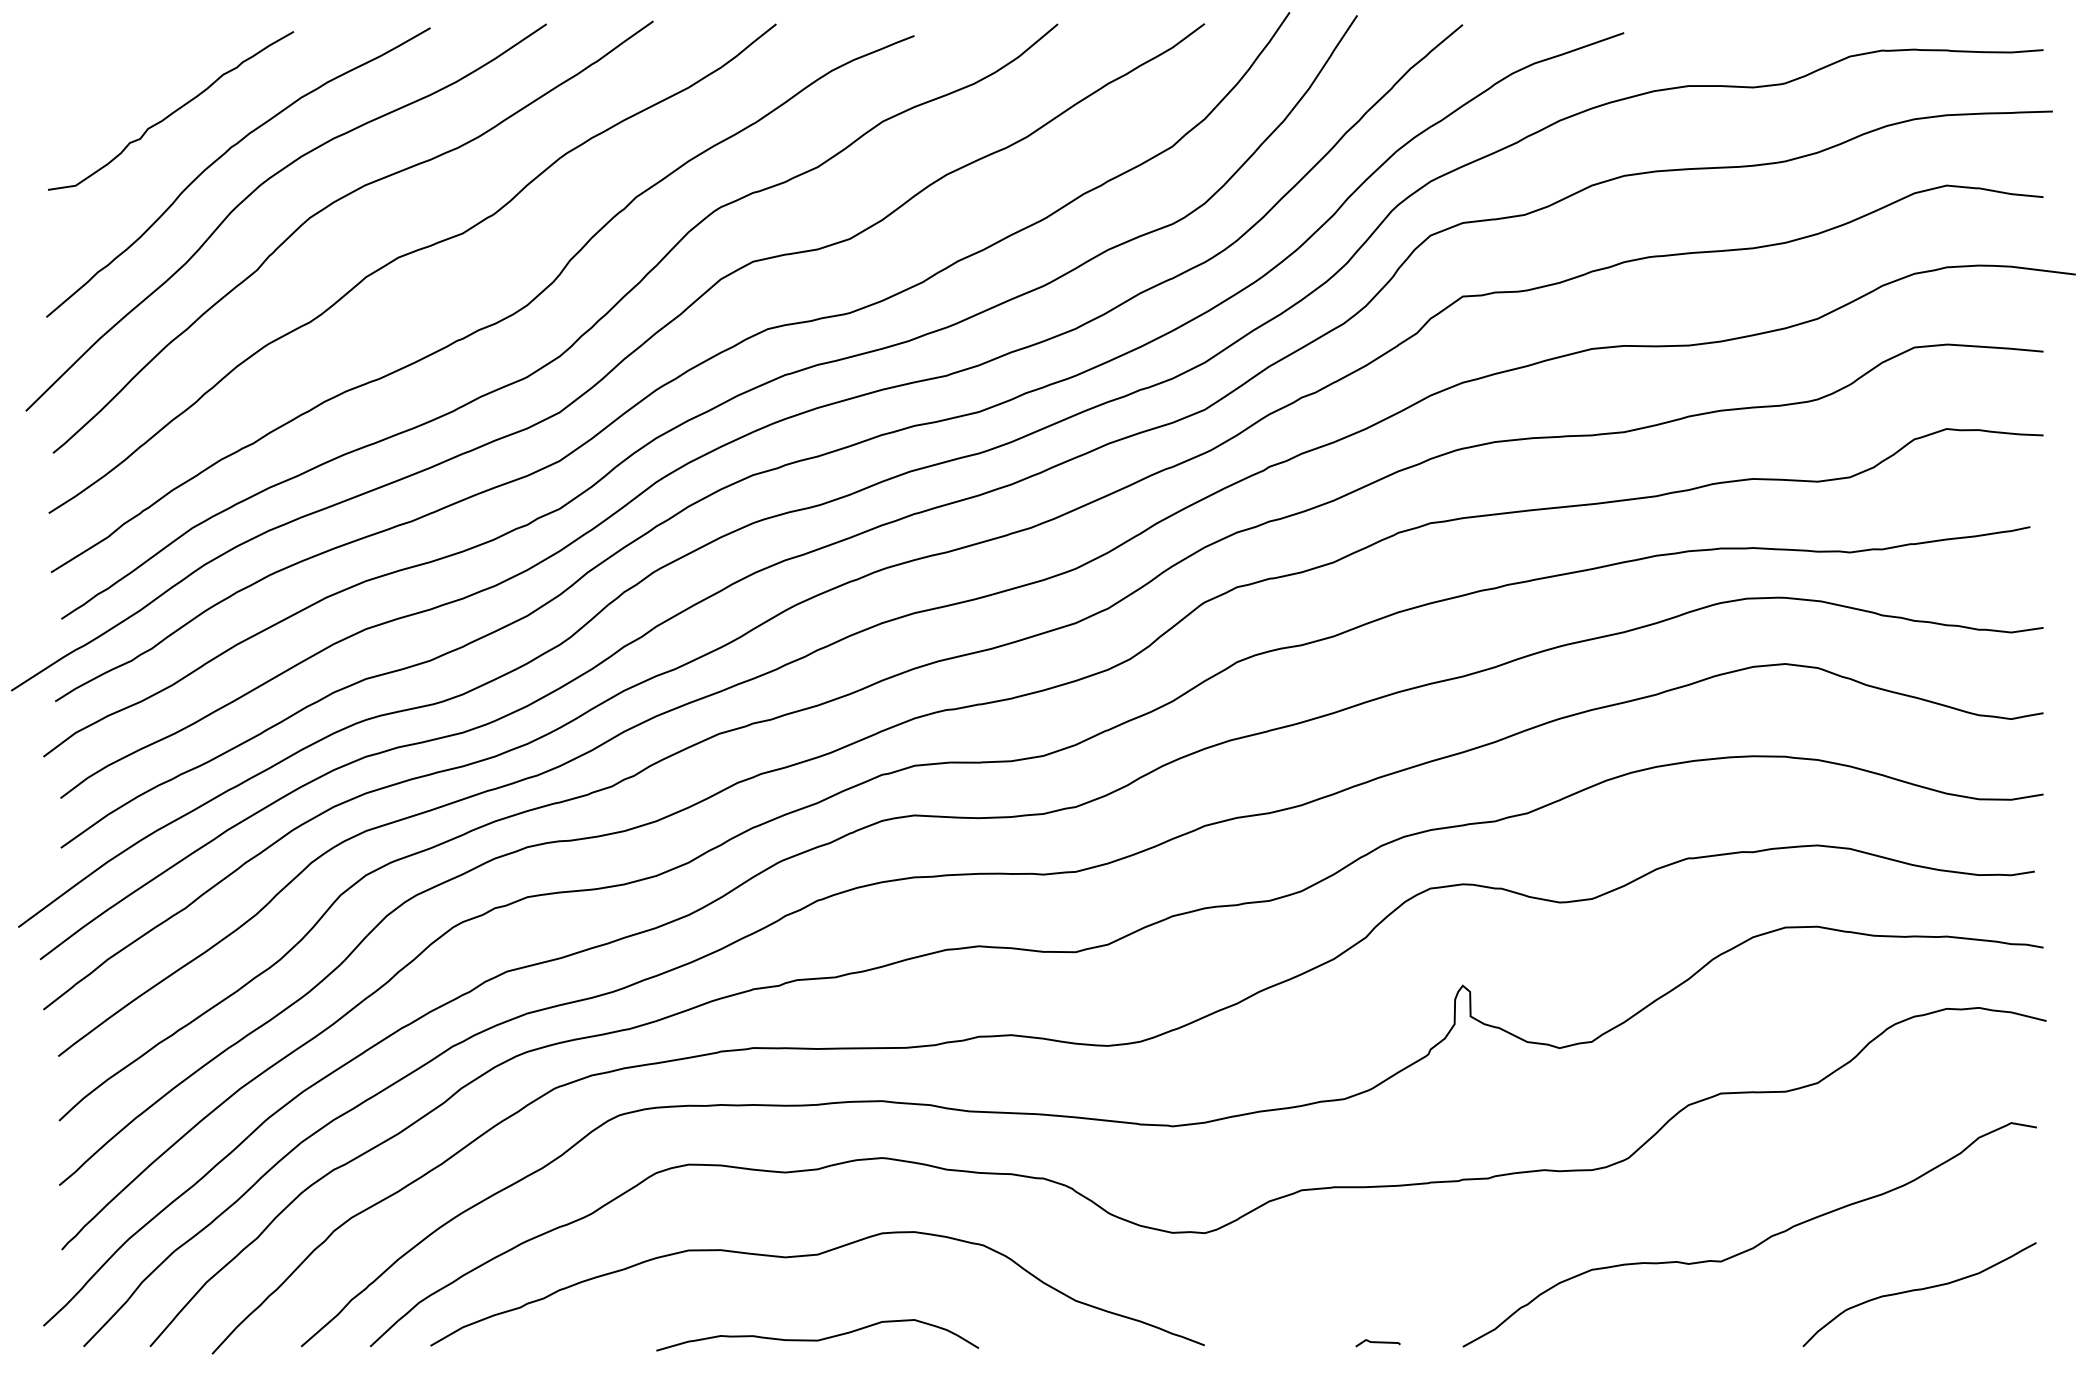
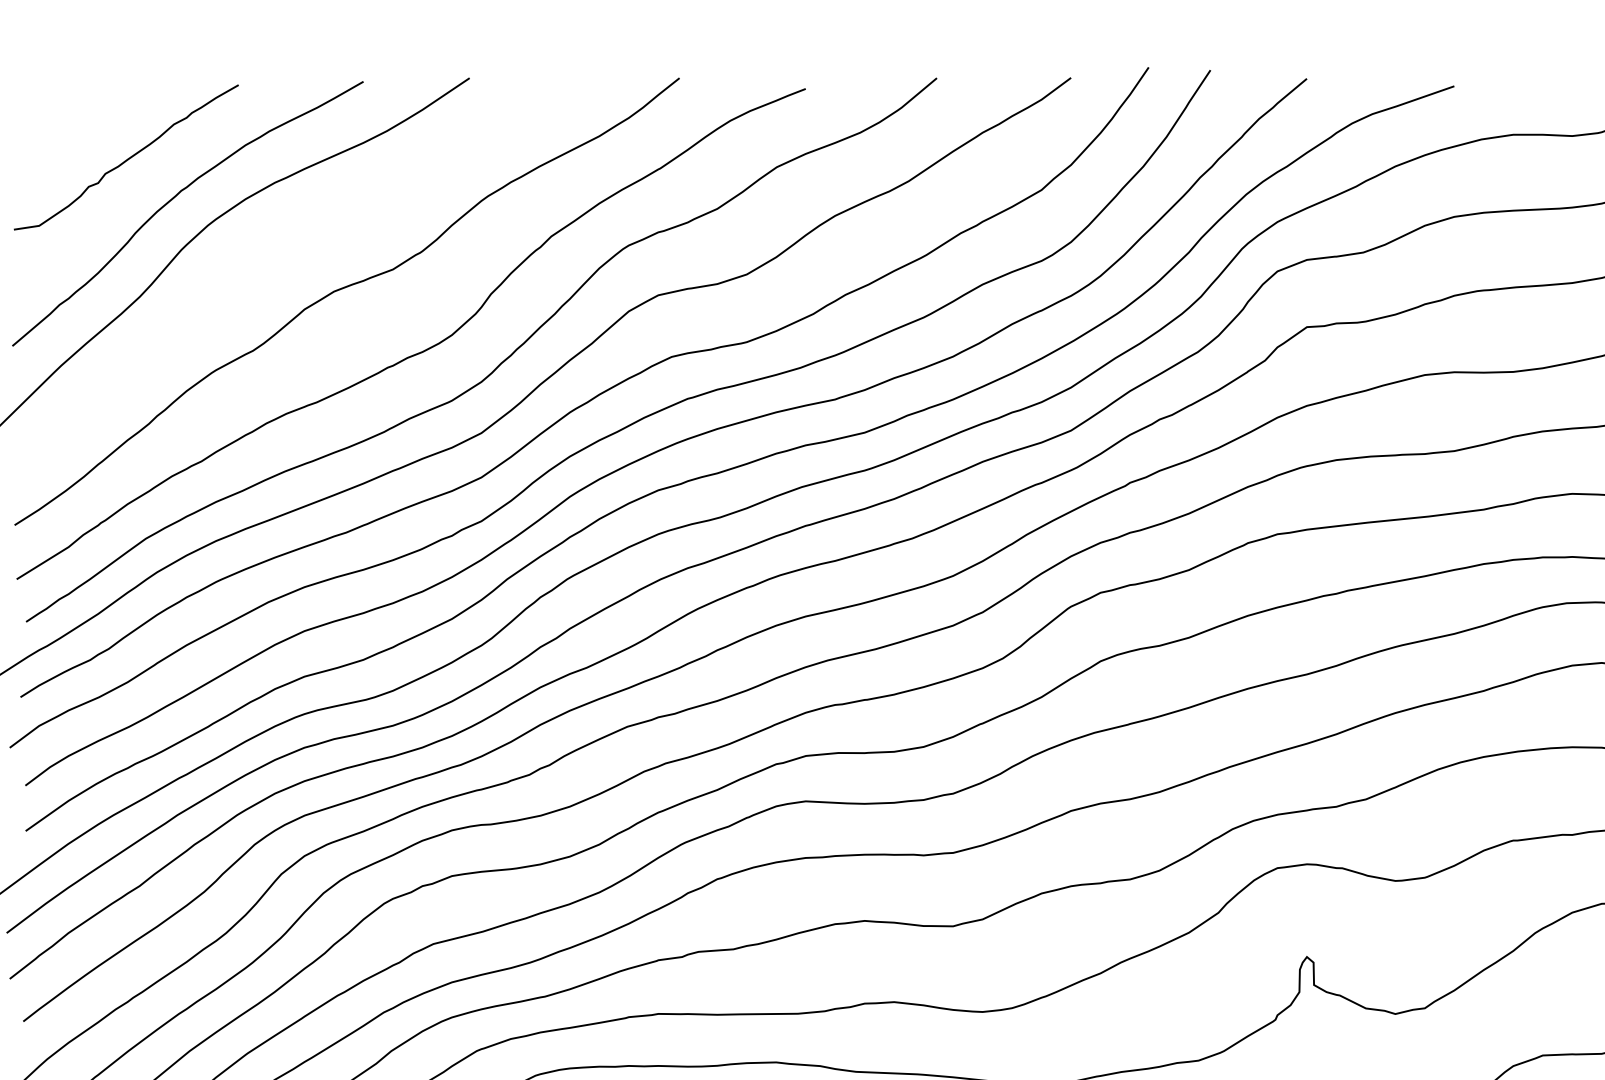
curve: (332, 204) -> (273, 243), removed

